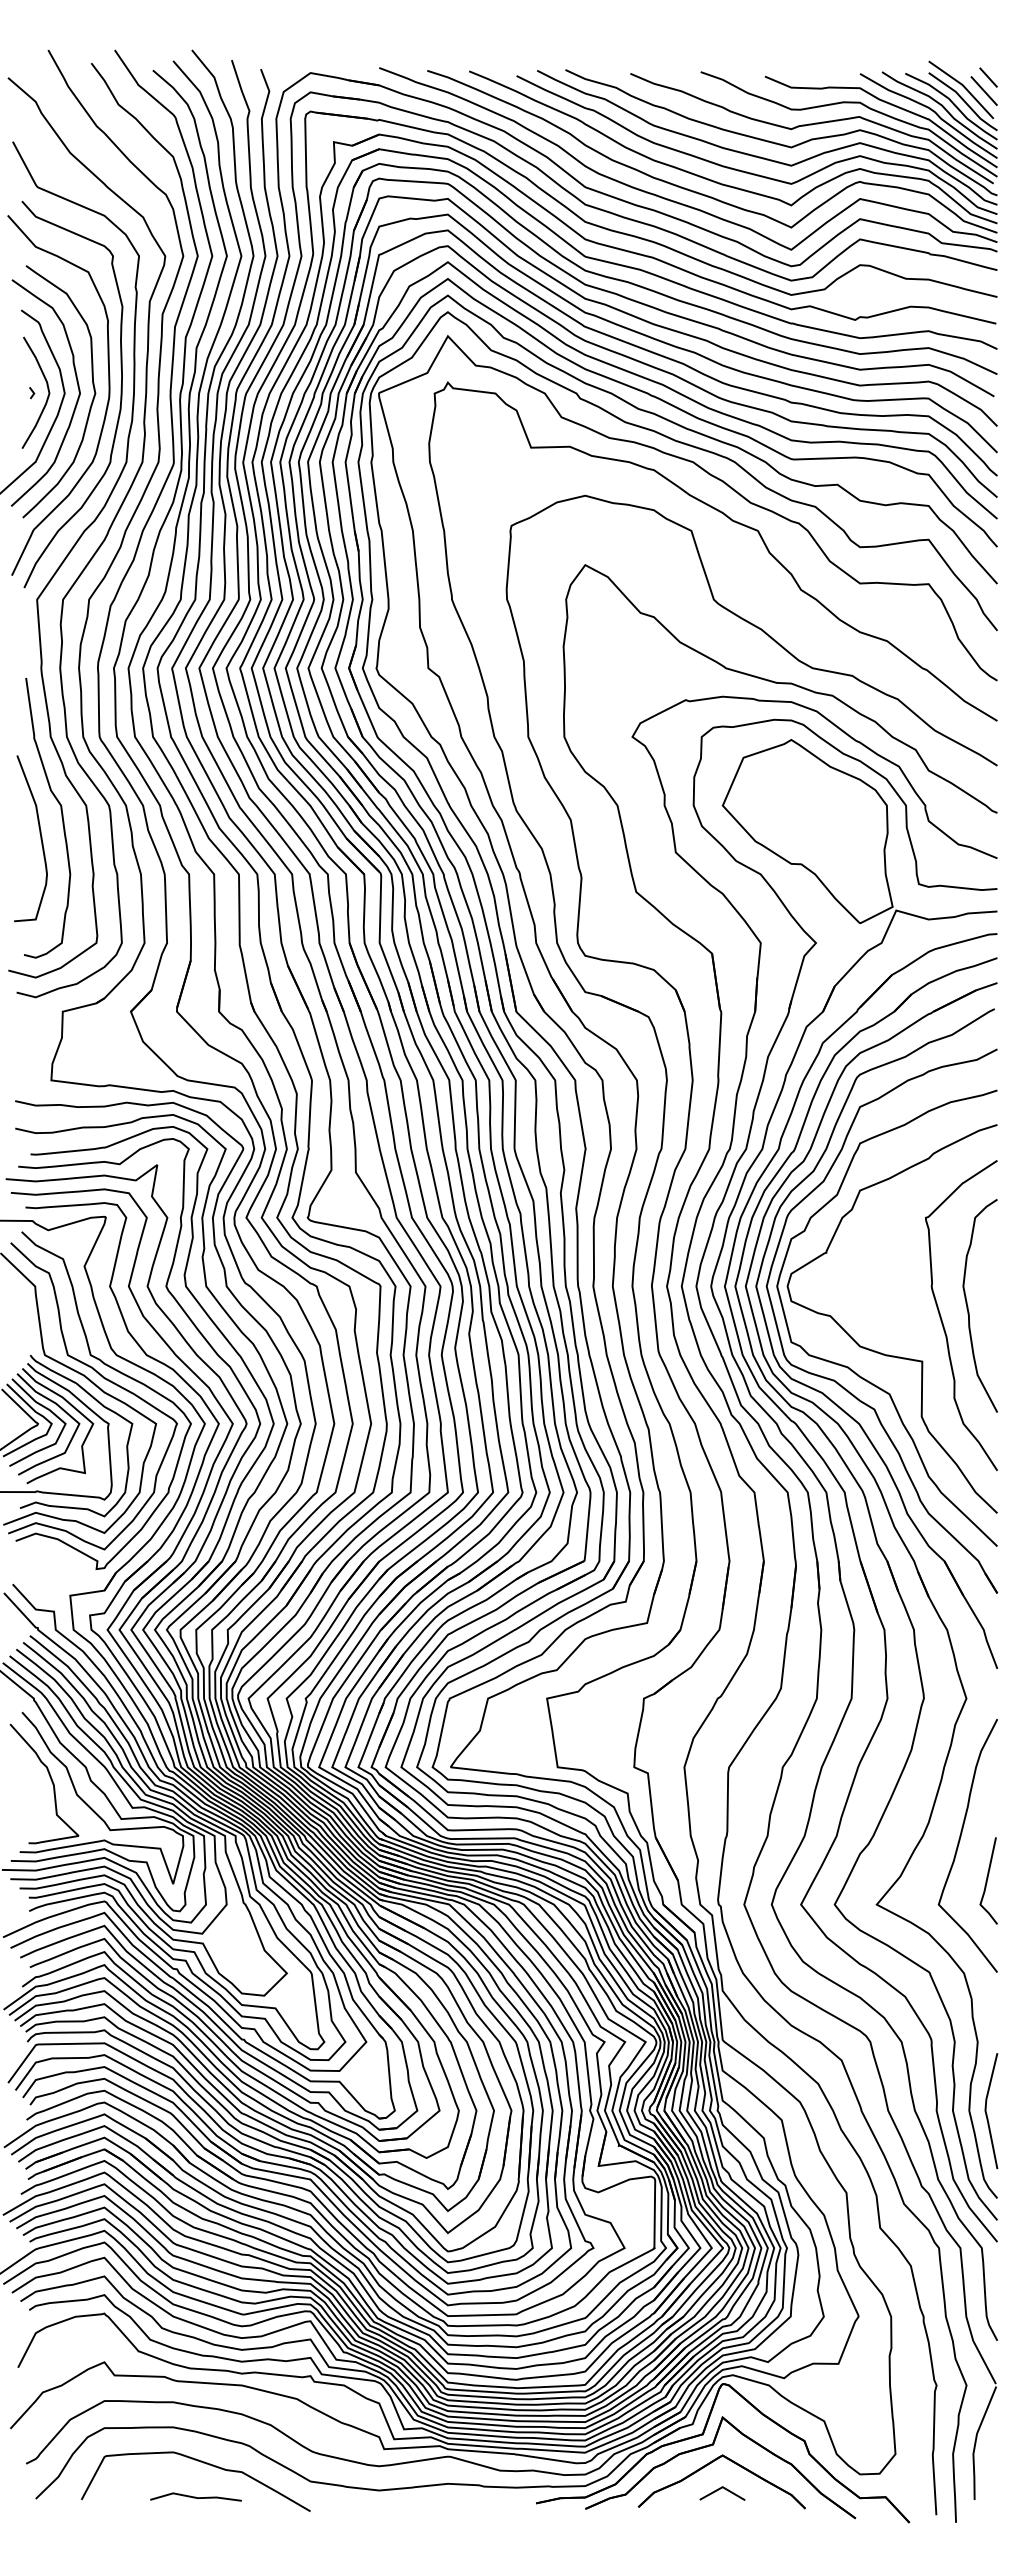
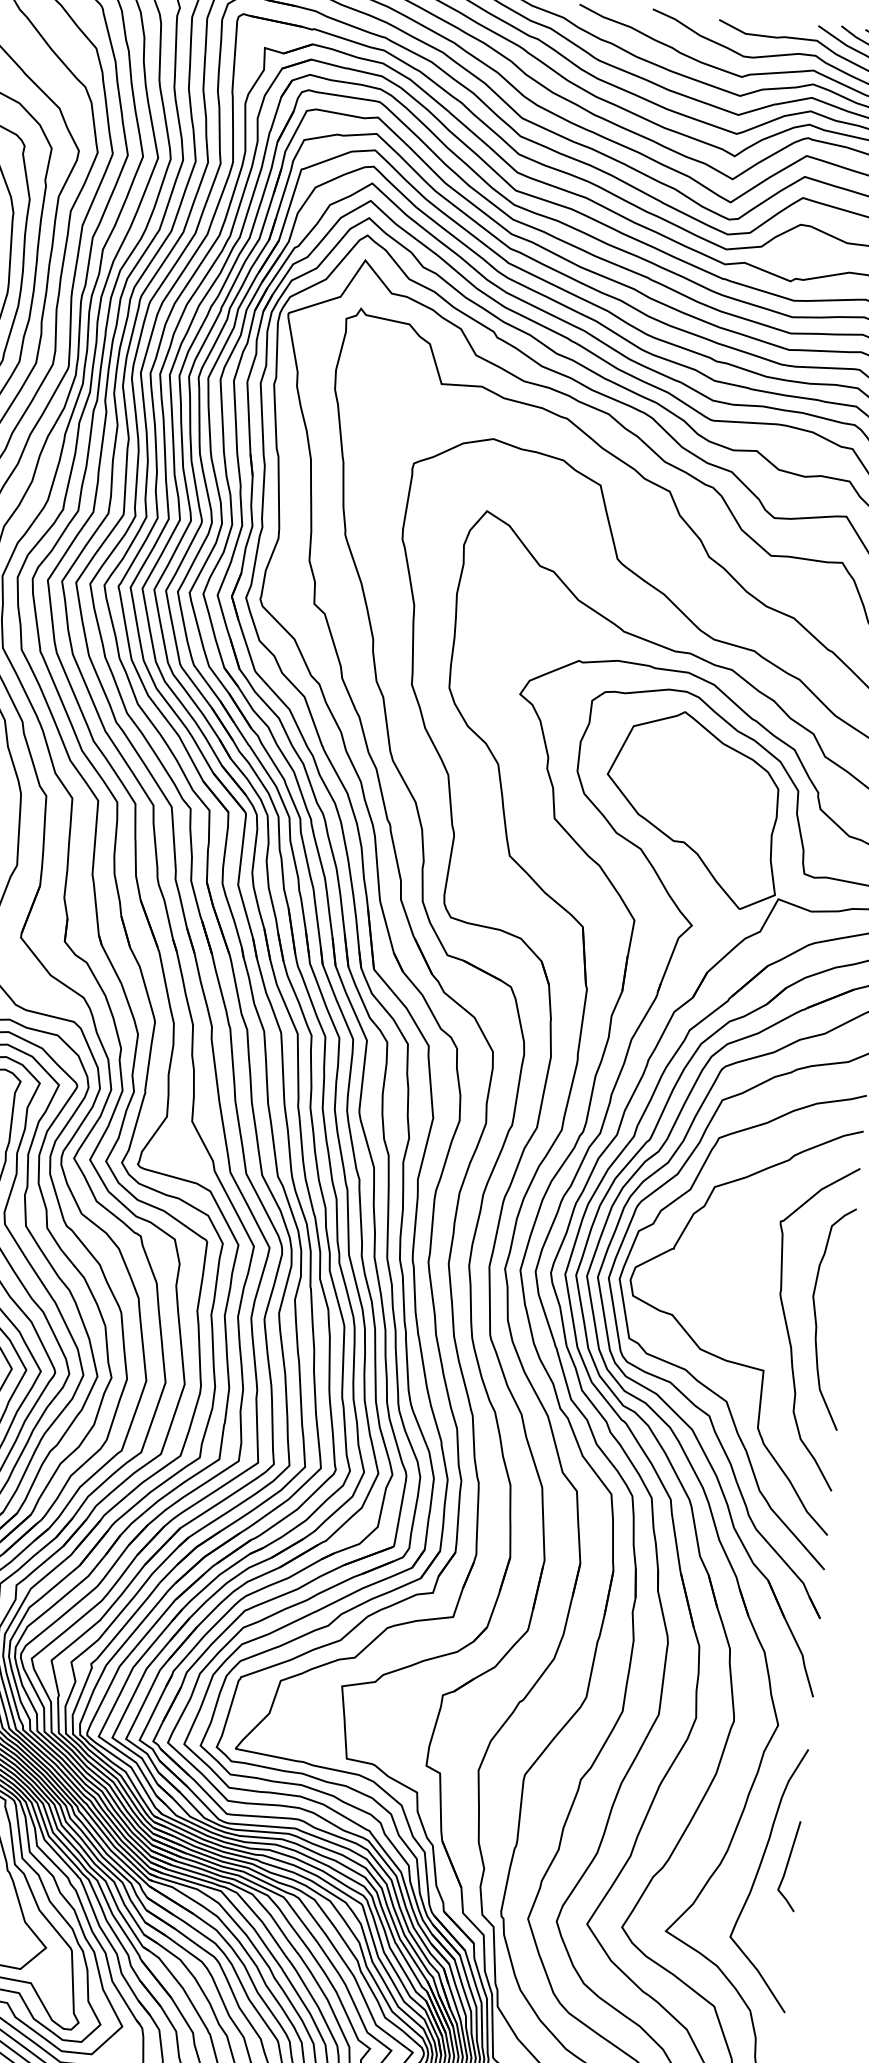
line: (987, 1880) -> (787, 1865), moved

